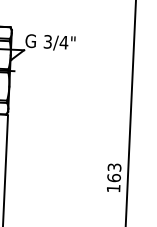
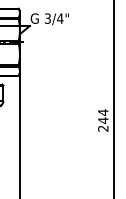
text: (114, 177) -> (103, 120), 163 -> 244

